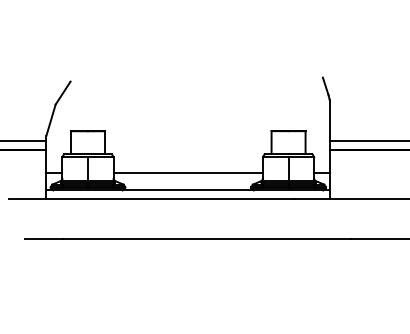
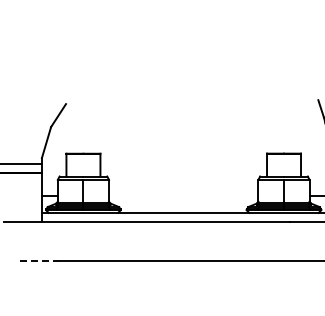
line: (187, 173) -> (182, 195), removed
line: (43, 238) -> (38, 260), solid -> dashed

